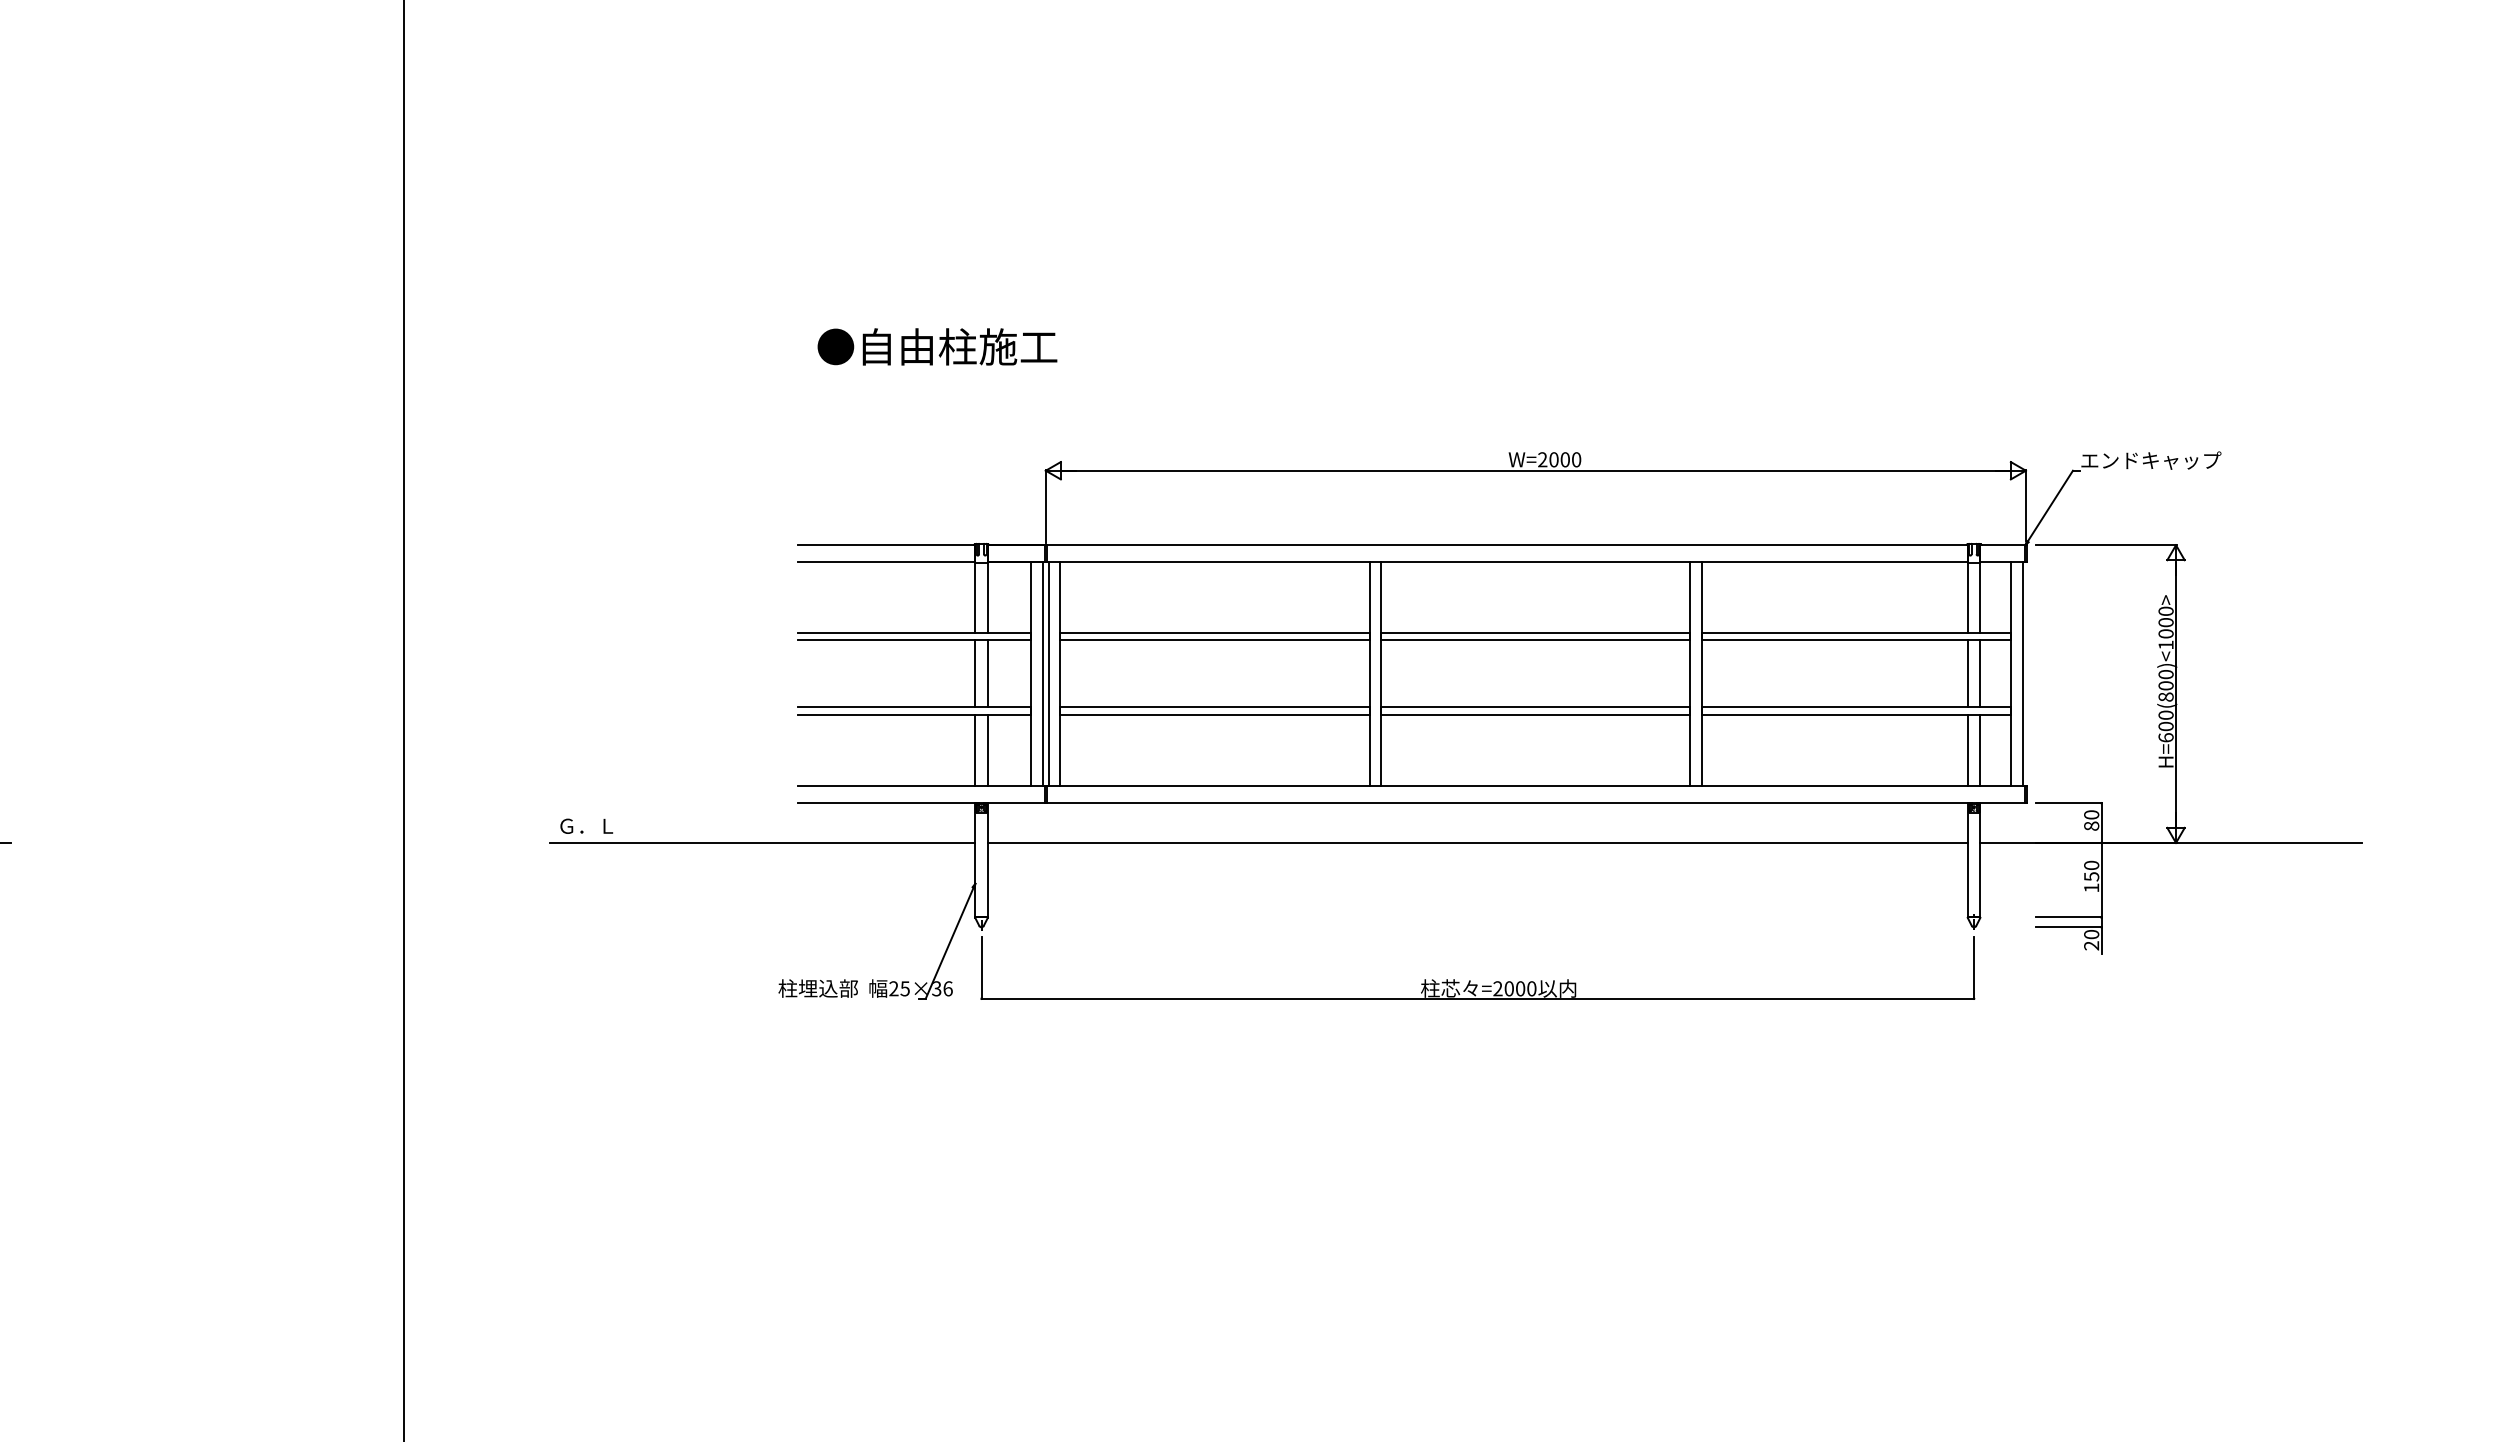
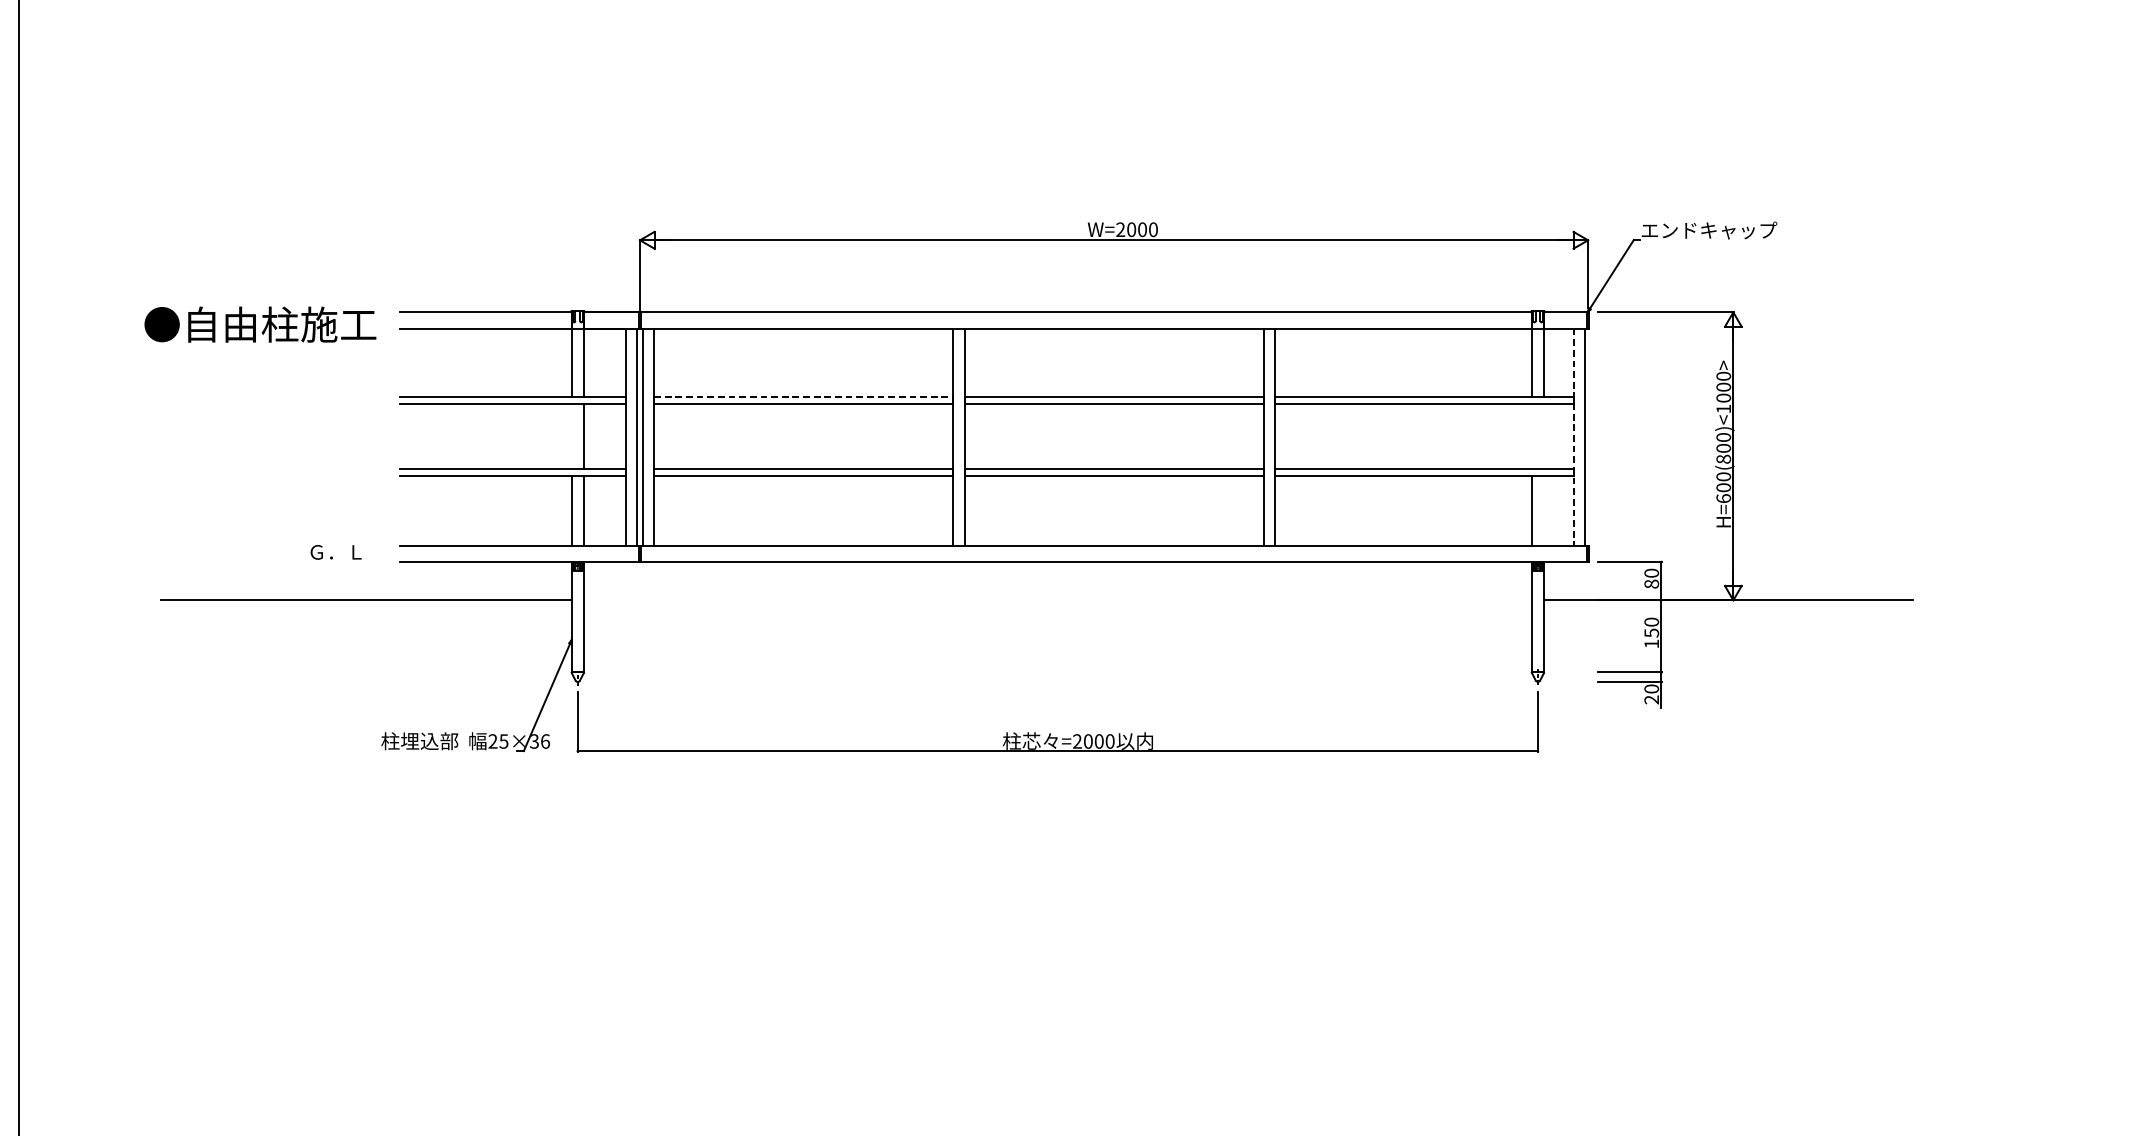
text: (937, 346) -> (260, 324), moved
line: (1215, 632) -> (804, 396), solid -> dashed
line: (975, 673) -> (571, 436), removed
line: (1967, 673) -> (1531, 436), removed
line: (1980, 673) -> (1544, 436), removed
line: (2011, 674) -> (1574, 437), solid -> dashed
line: (1980, 750) -> (1544, 510), removed
text: (586, 825) -> (335, 551), moved
line: (1477, 842) -> (1057, 599), removed

